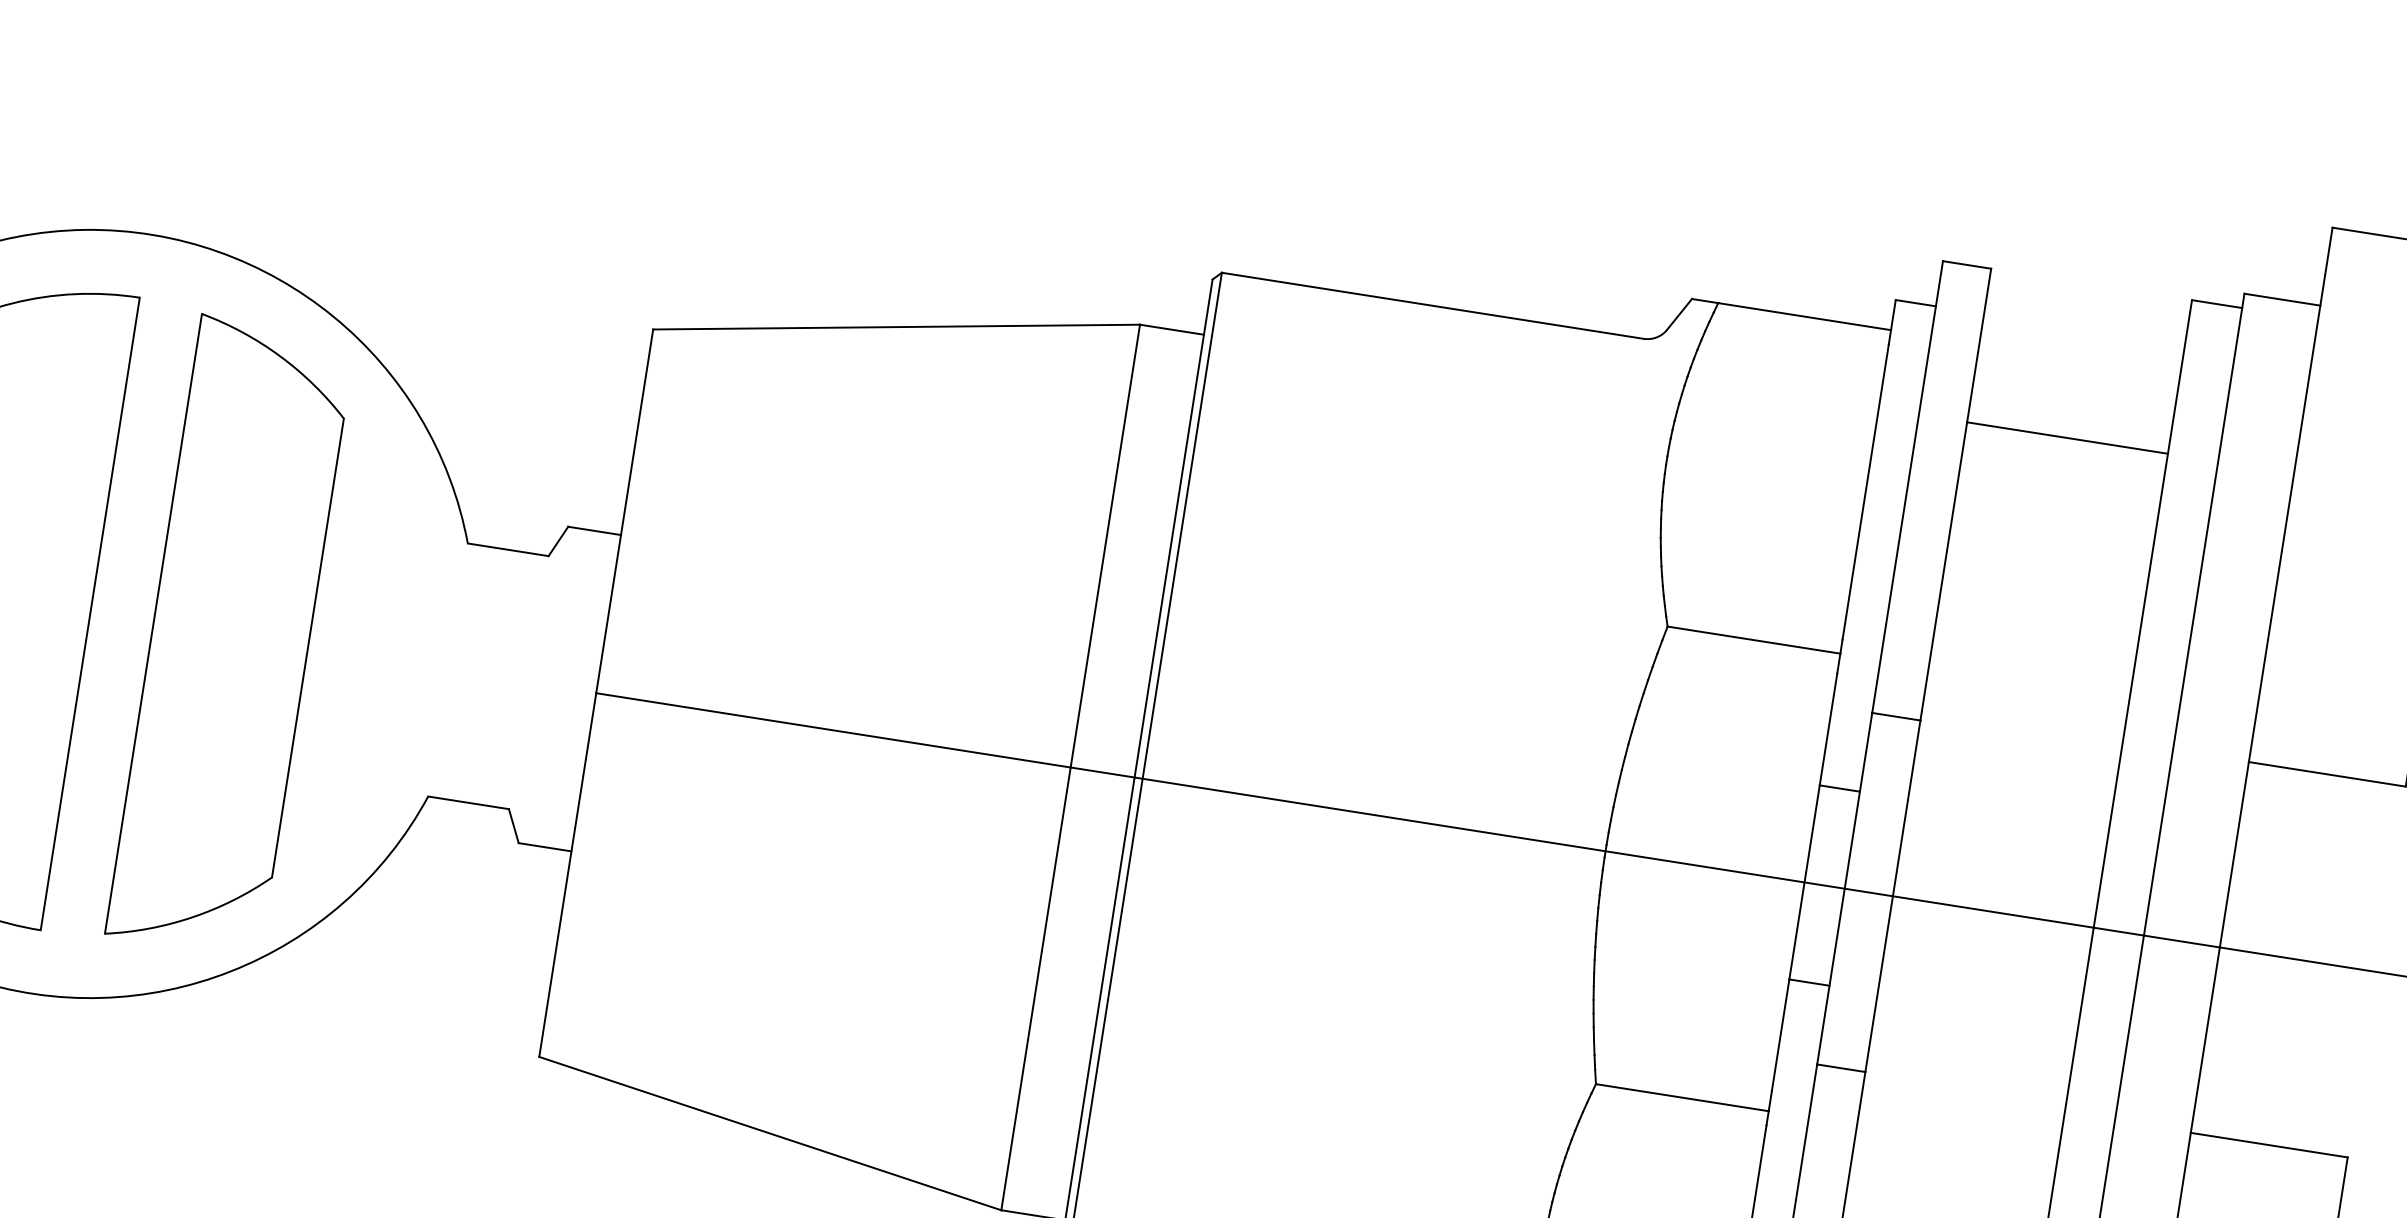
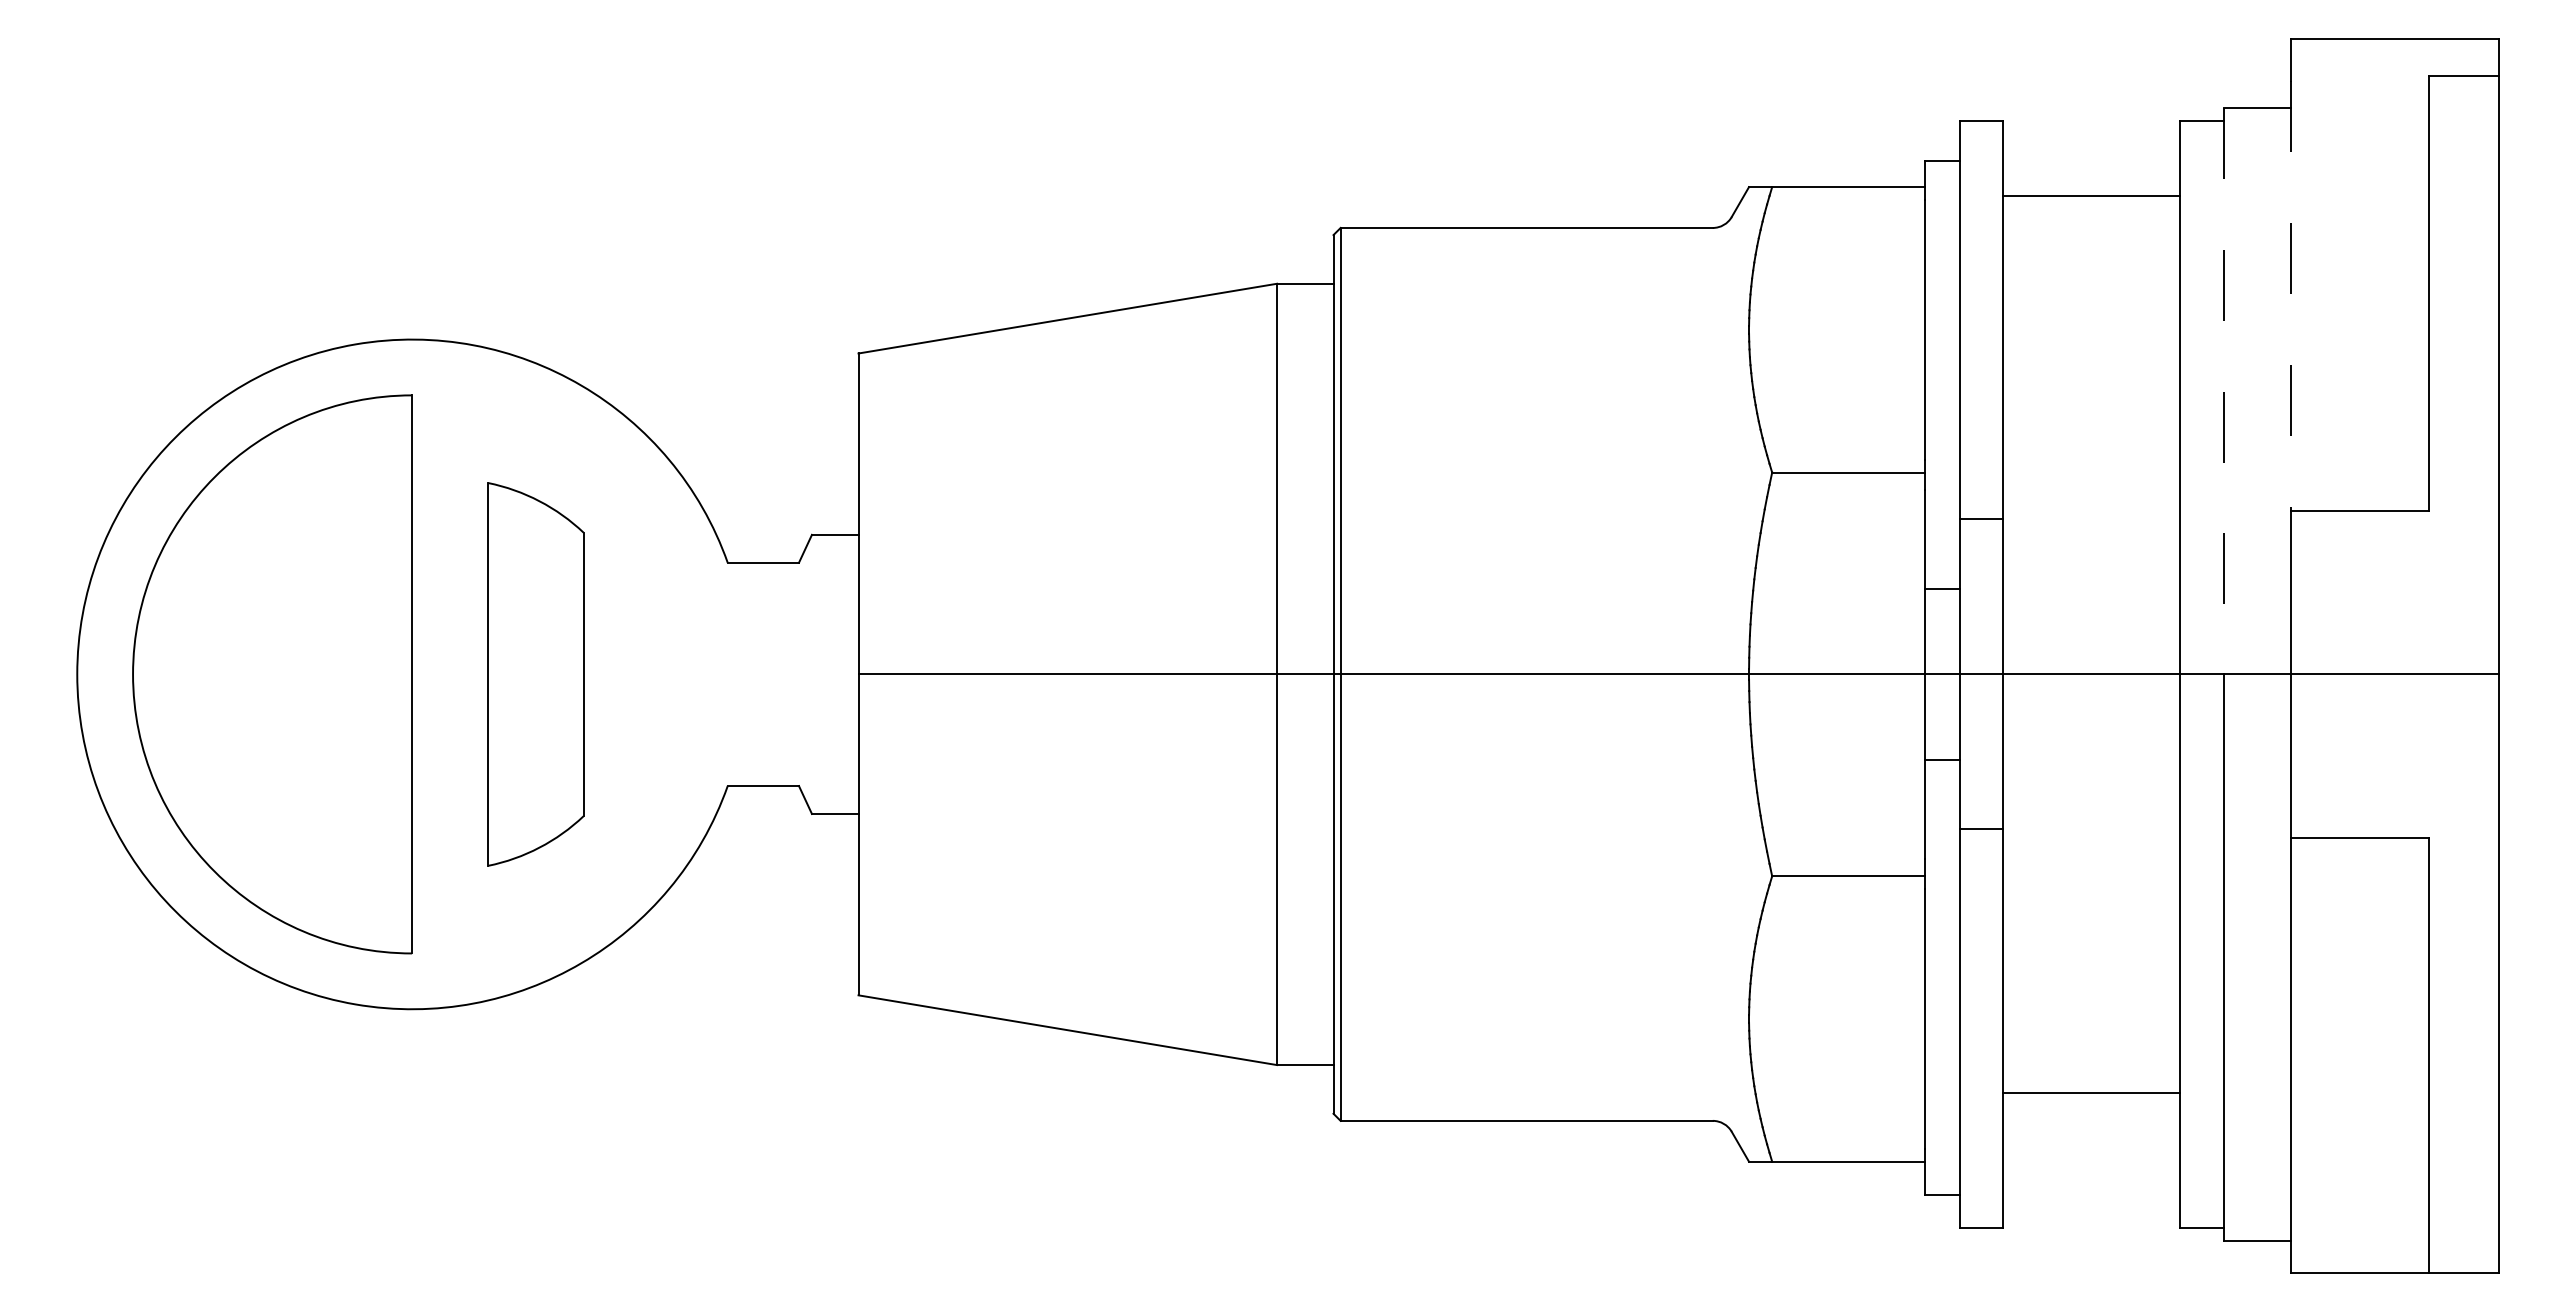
line: (2066, 438) -> (2090, 196), moved
line: (2287, 519) -> (2291, 296), solid -> dashed
line: (2194, 614) -> (2224, 391), solid -> dashed
part: (230, 635) -> (535, 674), size x0.7

